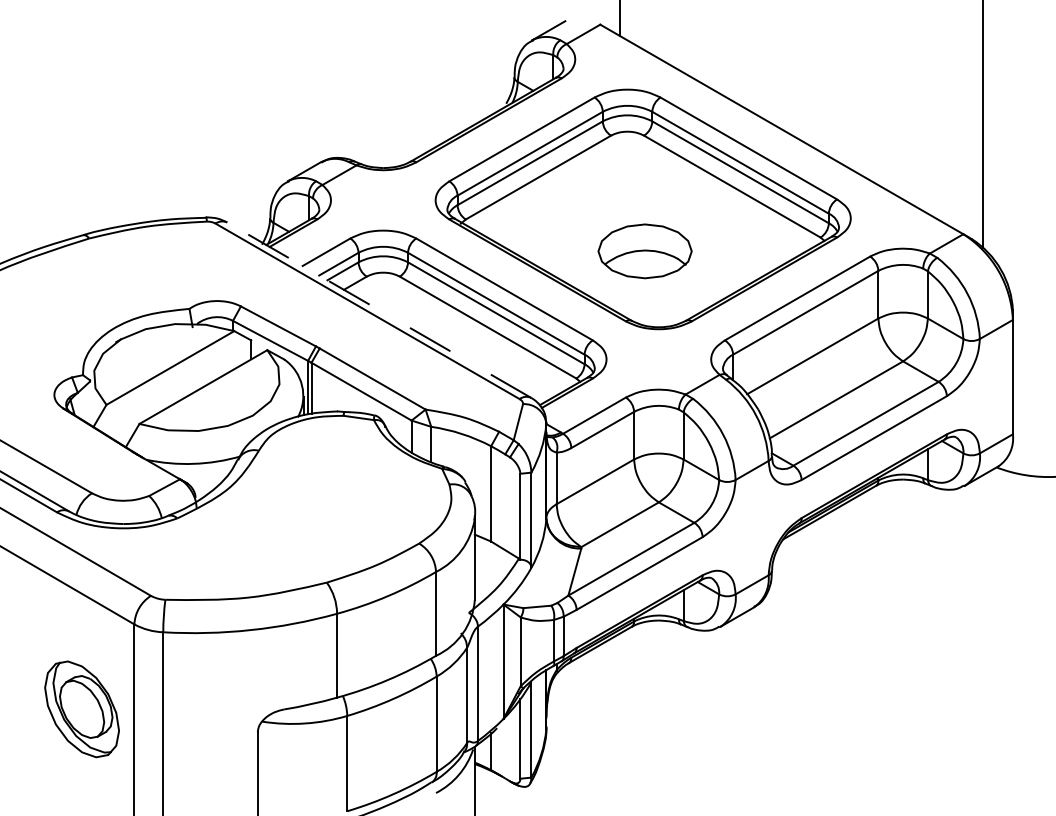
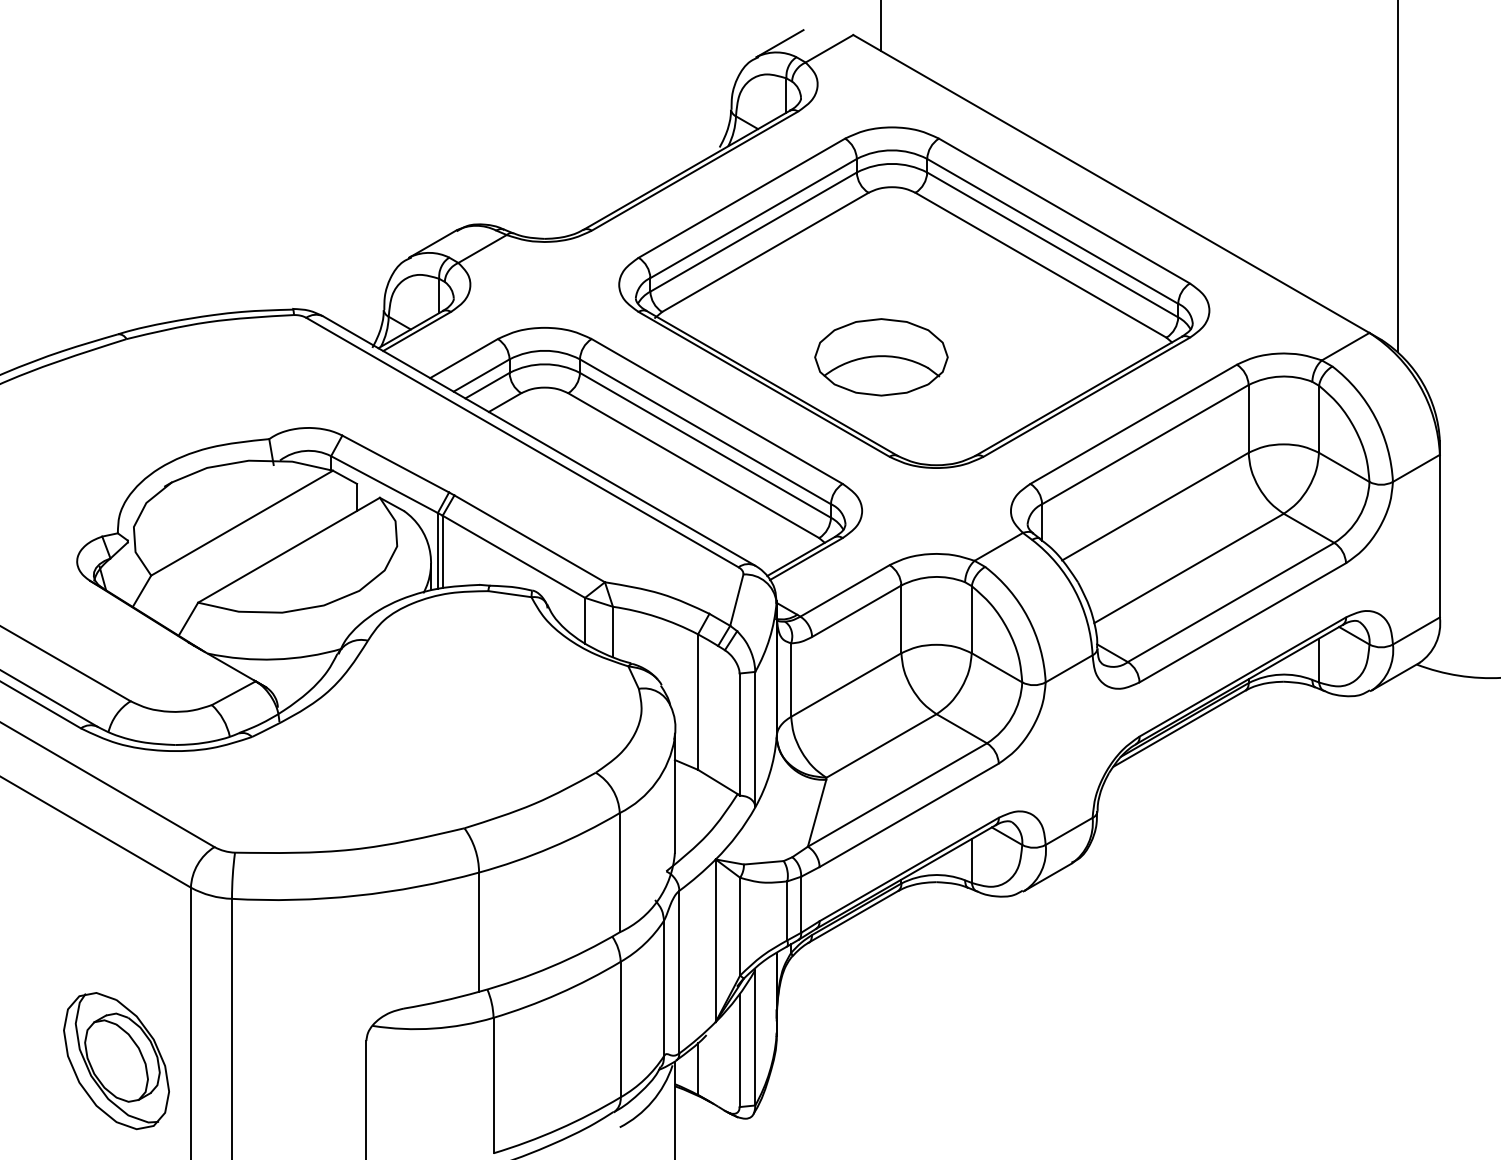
part: (644, 251) -> (880, 357), moved
line: (379, 310) -> (539, 441), dashed -> solid
part: (81, 709) -> (115, 1061), moved

